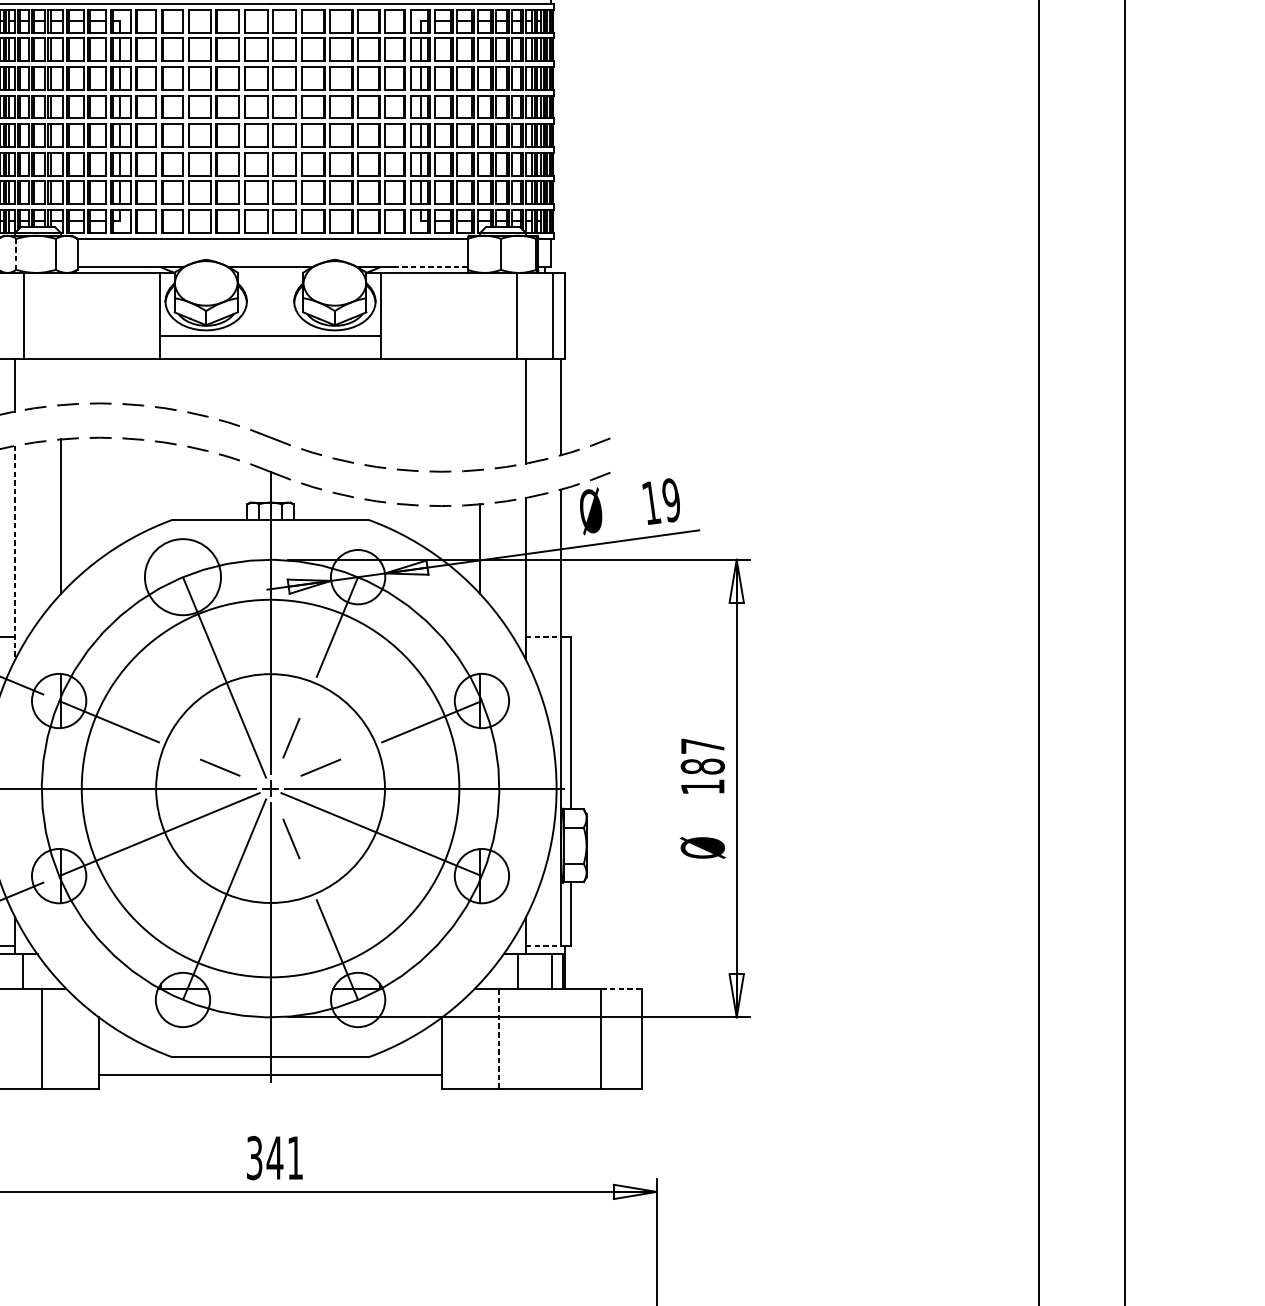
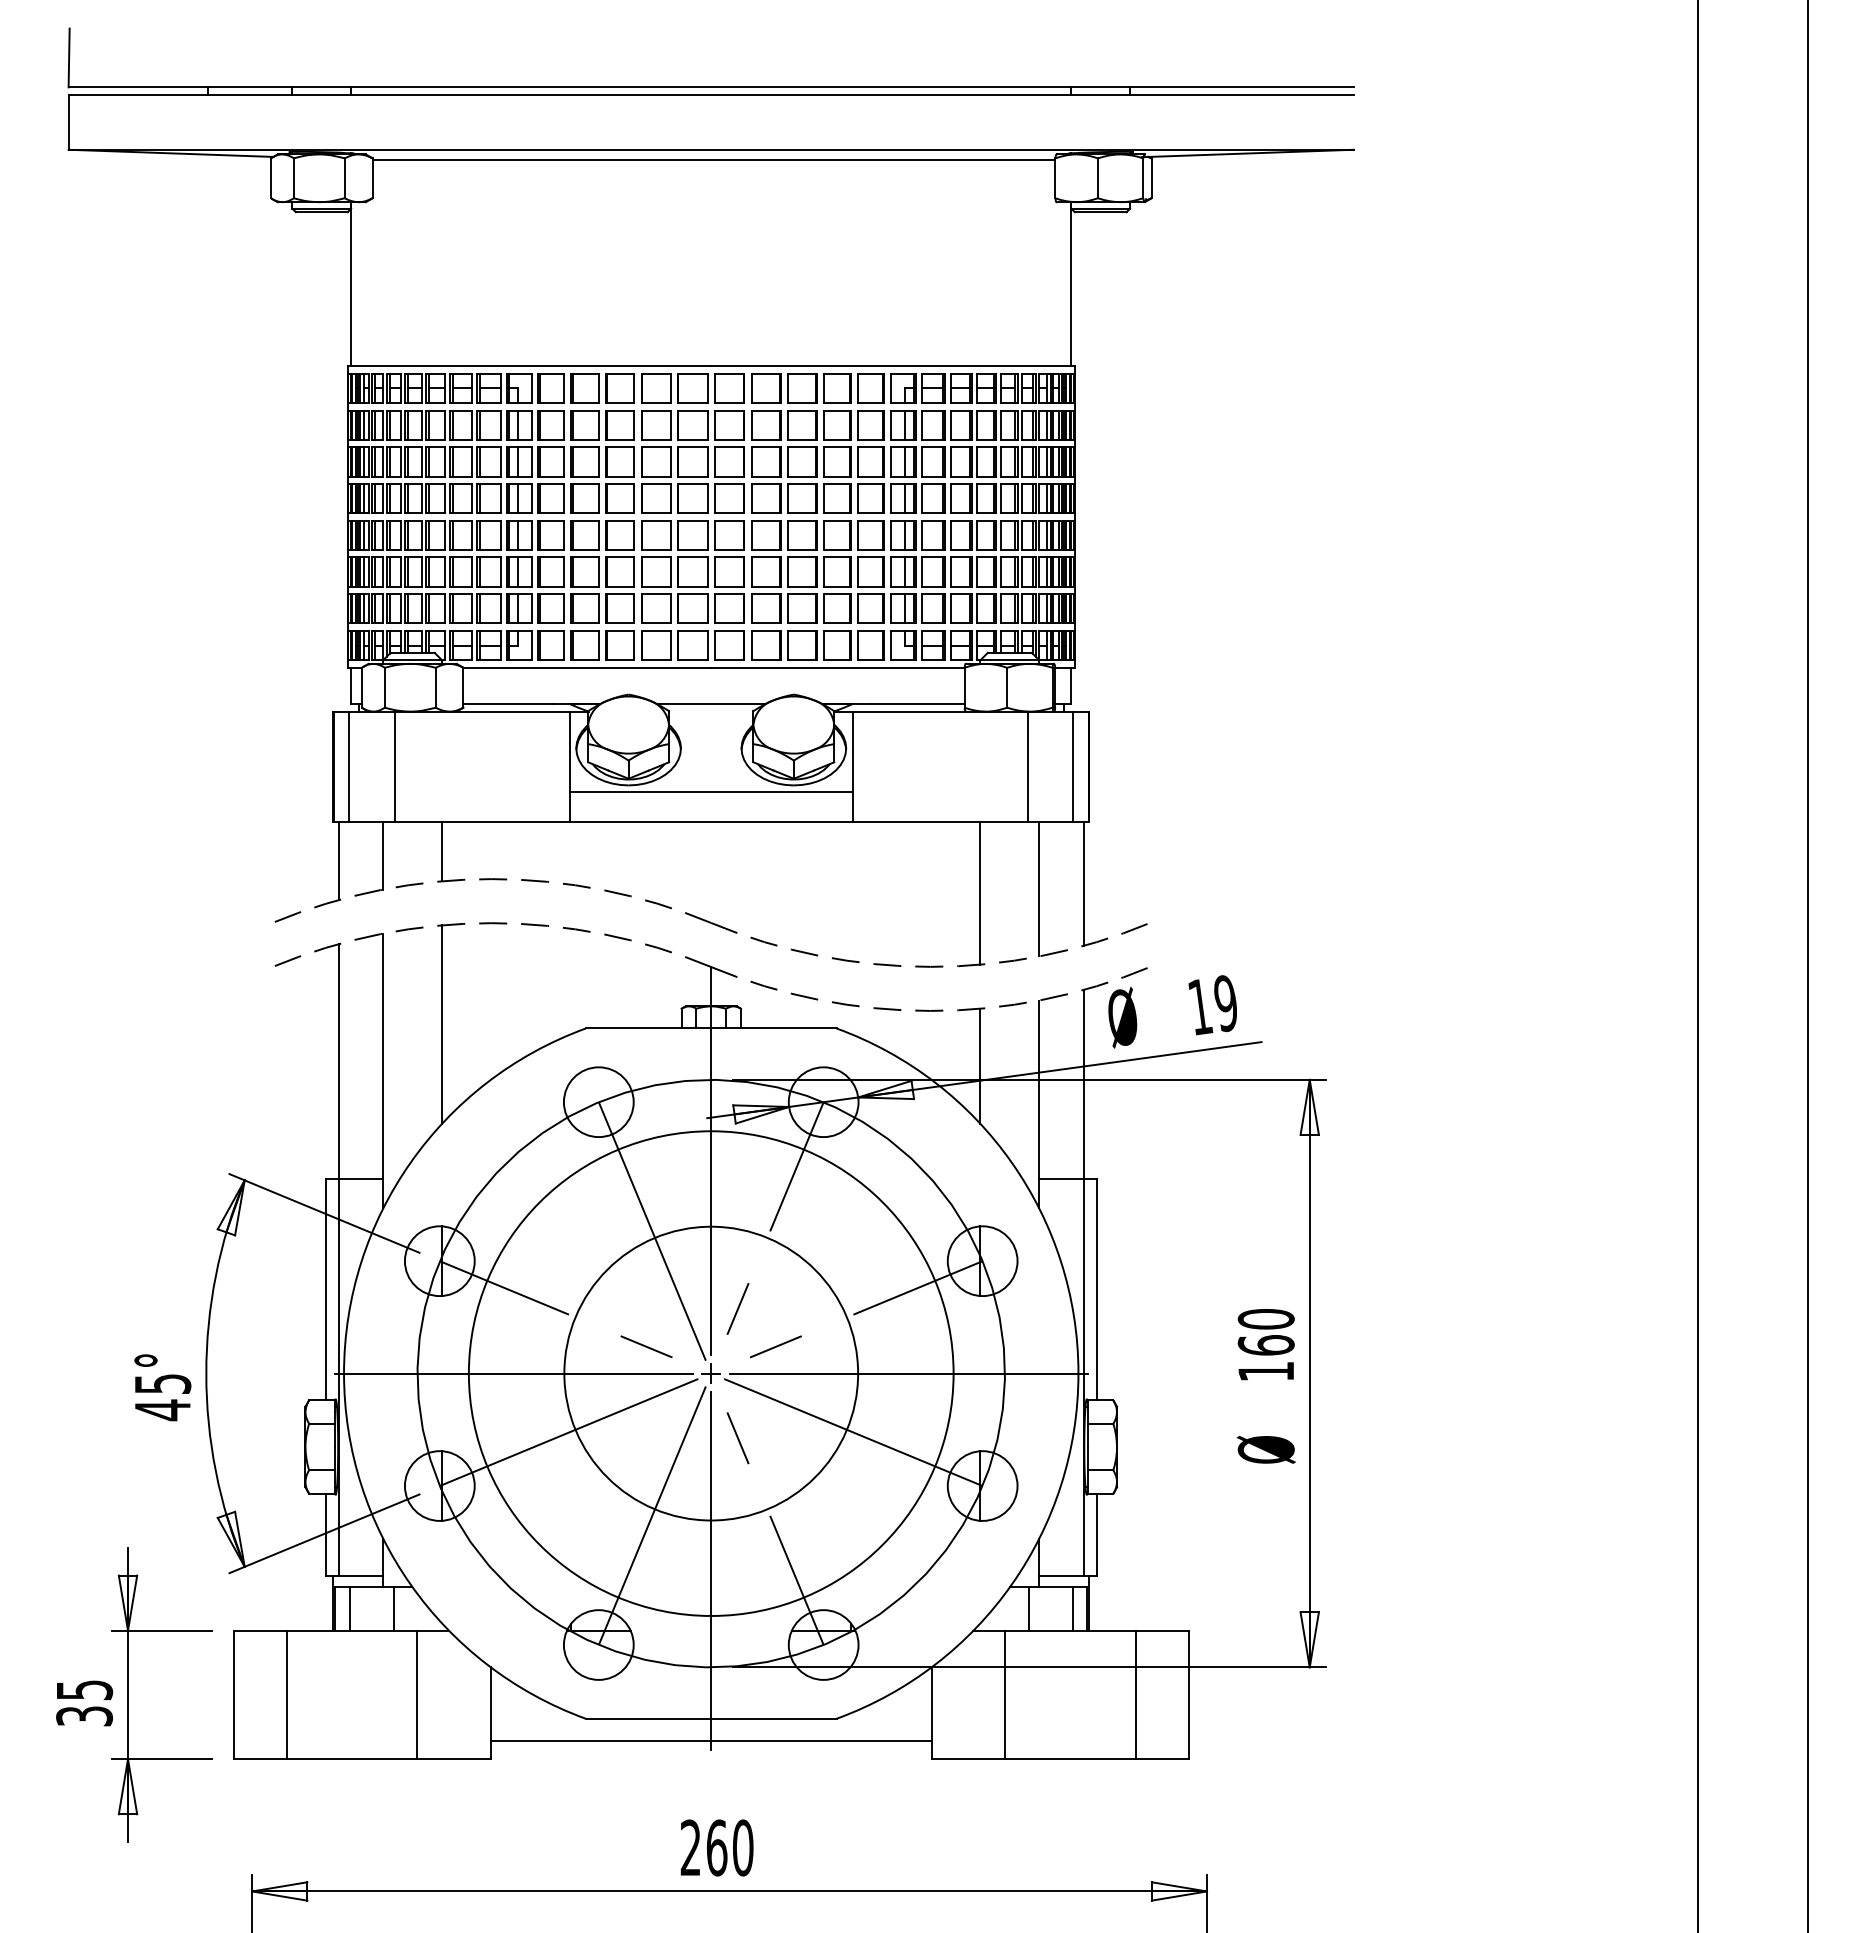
line: (16, 254) -> (384, 687), dashed -> solid
line: (430, 267) -> (916, 704), dashed -> solid
line: (61, 381) -> (442, 851), added
line: (480, 413) -> (980, 892), added
line: (15, 553) -> (383, 1071), dashed -> solid
circle: (182, 577) -> (598, 1102), size x0.71
line: (543, 637) -> (1061, 1179), dashed -> solid
text: (702, 756) -> (1265, 1332), 187 -> 160
line: (543, 945) -> (1061, 1575), dashed -> solid
line: (622, 988) -> (1162, 1630), dashed -> solid
line: (499, 1038) -> (1005, 1694), dashed -> solid
text: (274, 1157) -> (716, 1847), 341 -> 260

